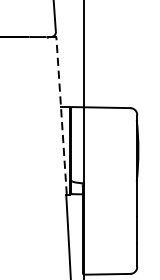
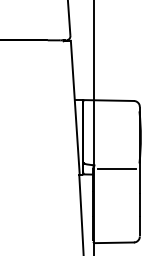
line: (61, 115) -> (75, 107), dashed -> solid
line: (109, 187) -> (116, 168), added

